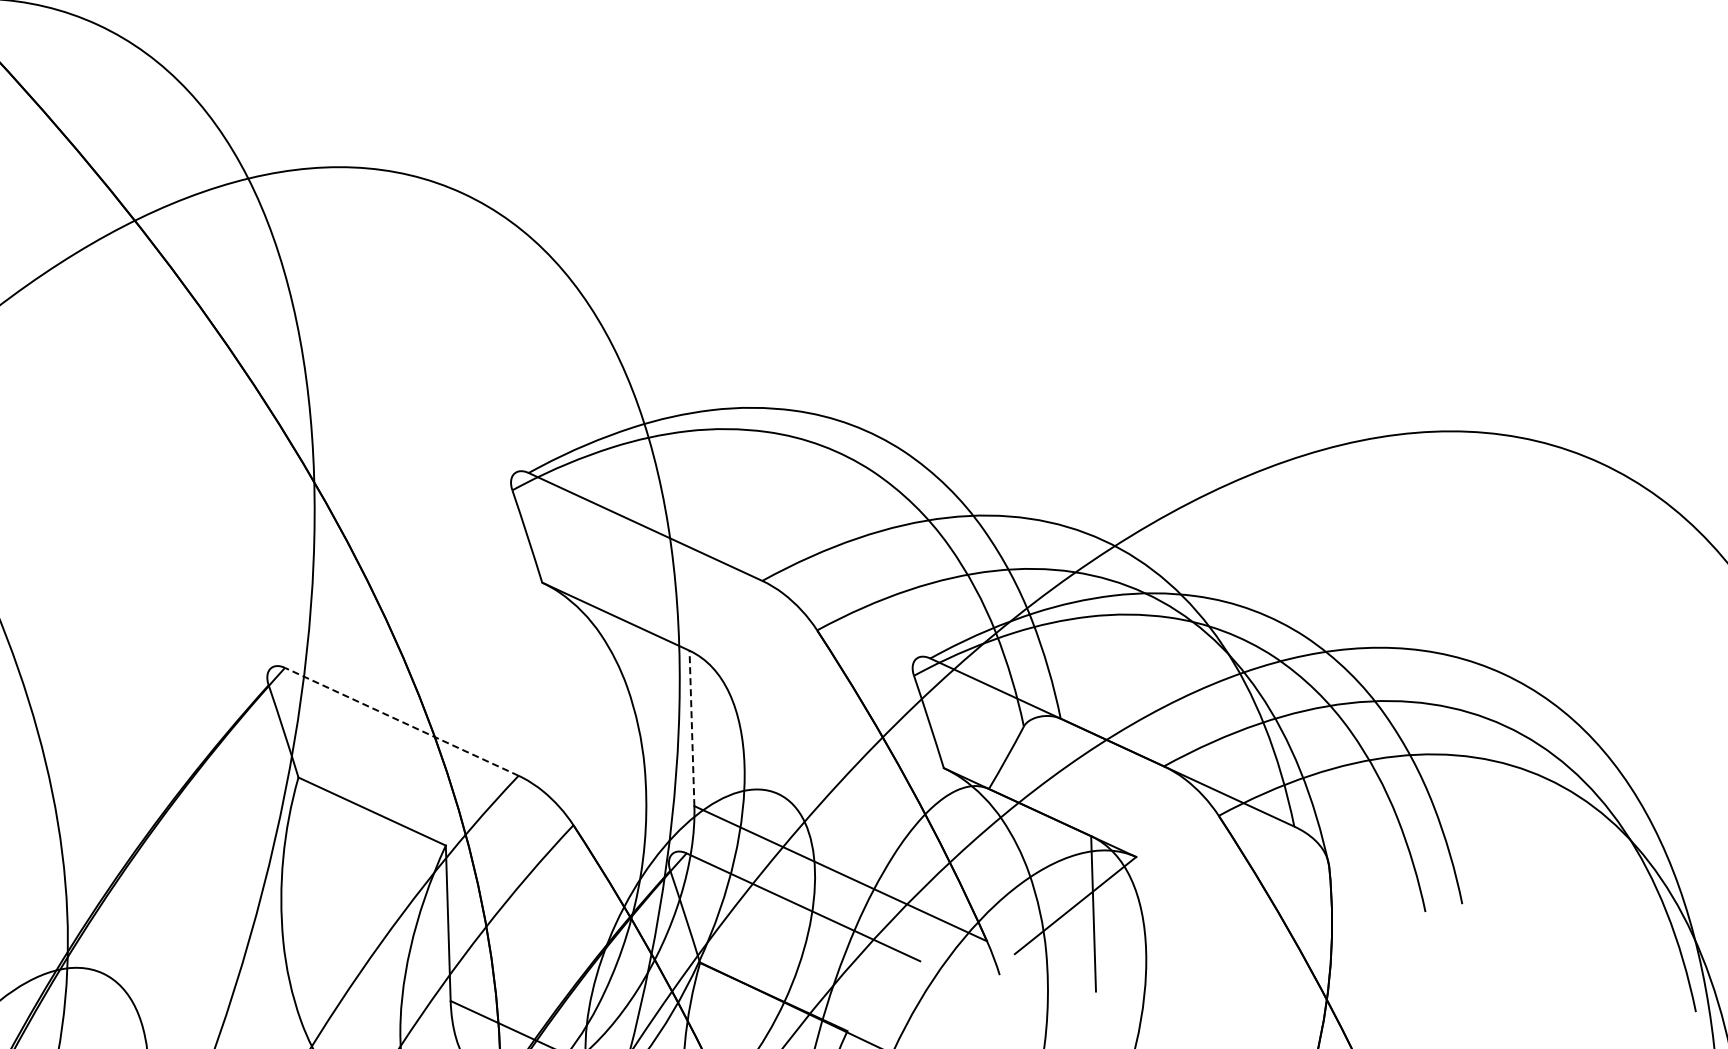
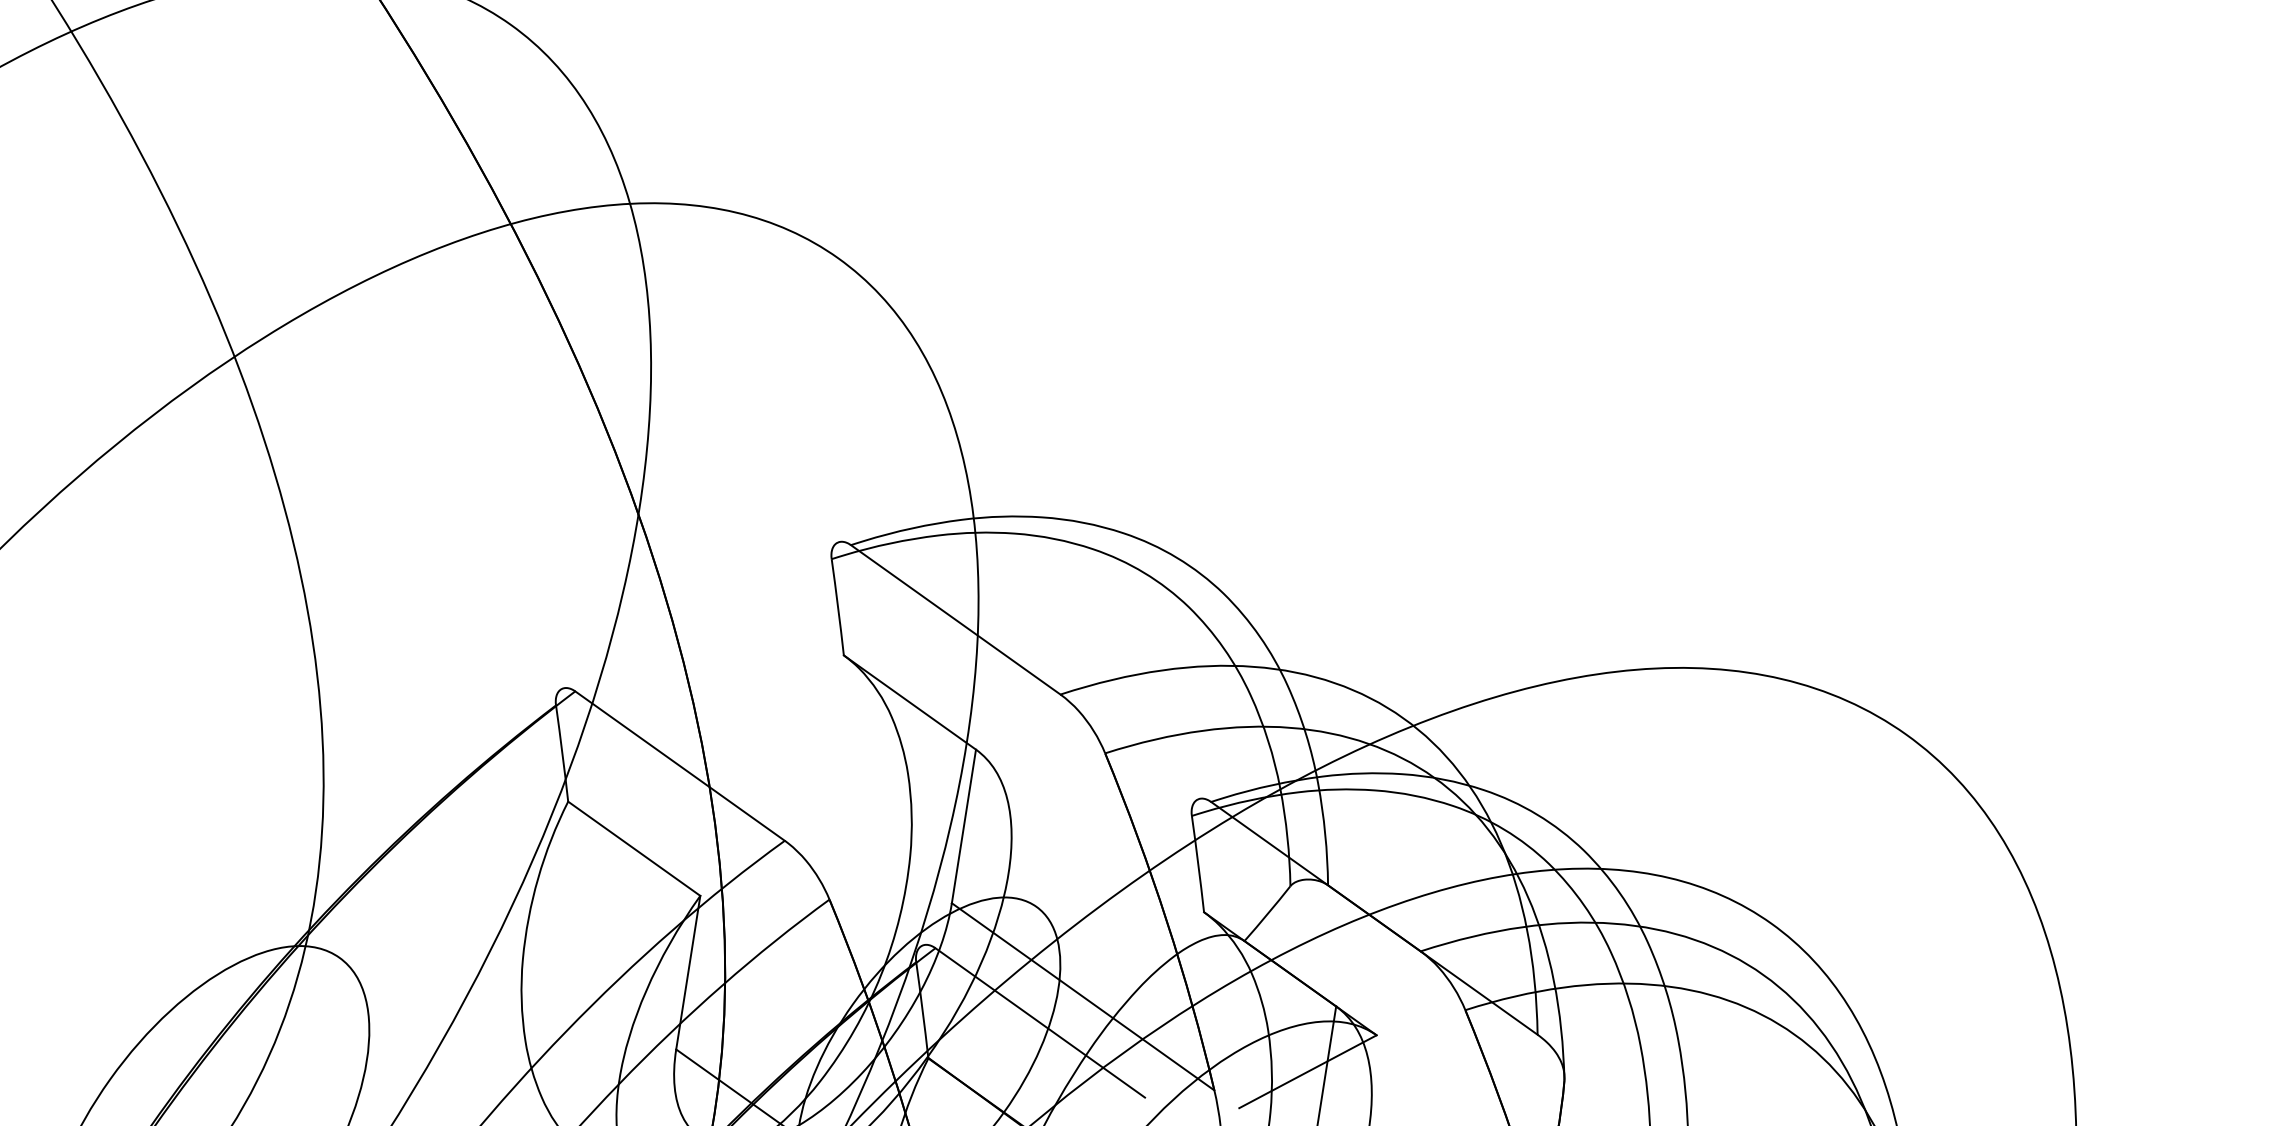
line: (402, 722) -> (680, 766), dashed -> solid
line: (691, 728) -> (963, 826), dashed -> solid

